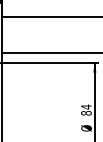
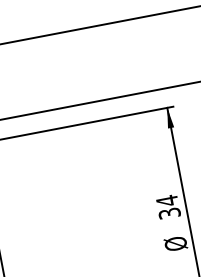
text: (86, 112) -> (169, 211), 84 -> 34

